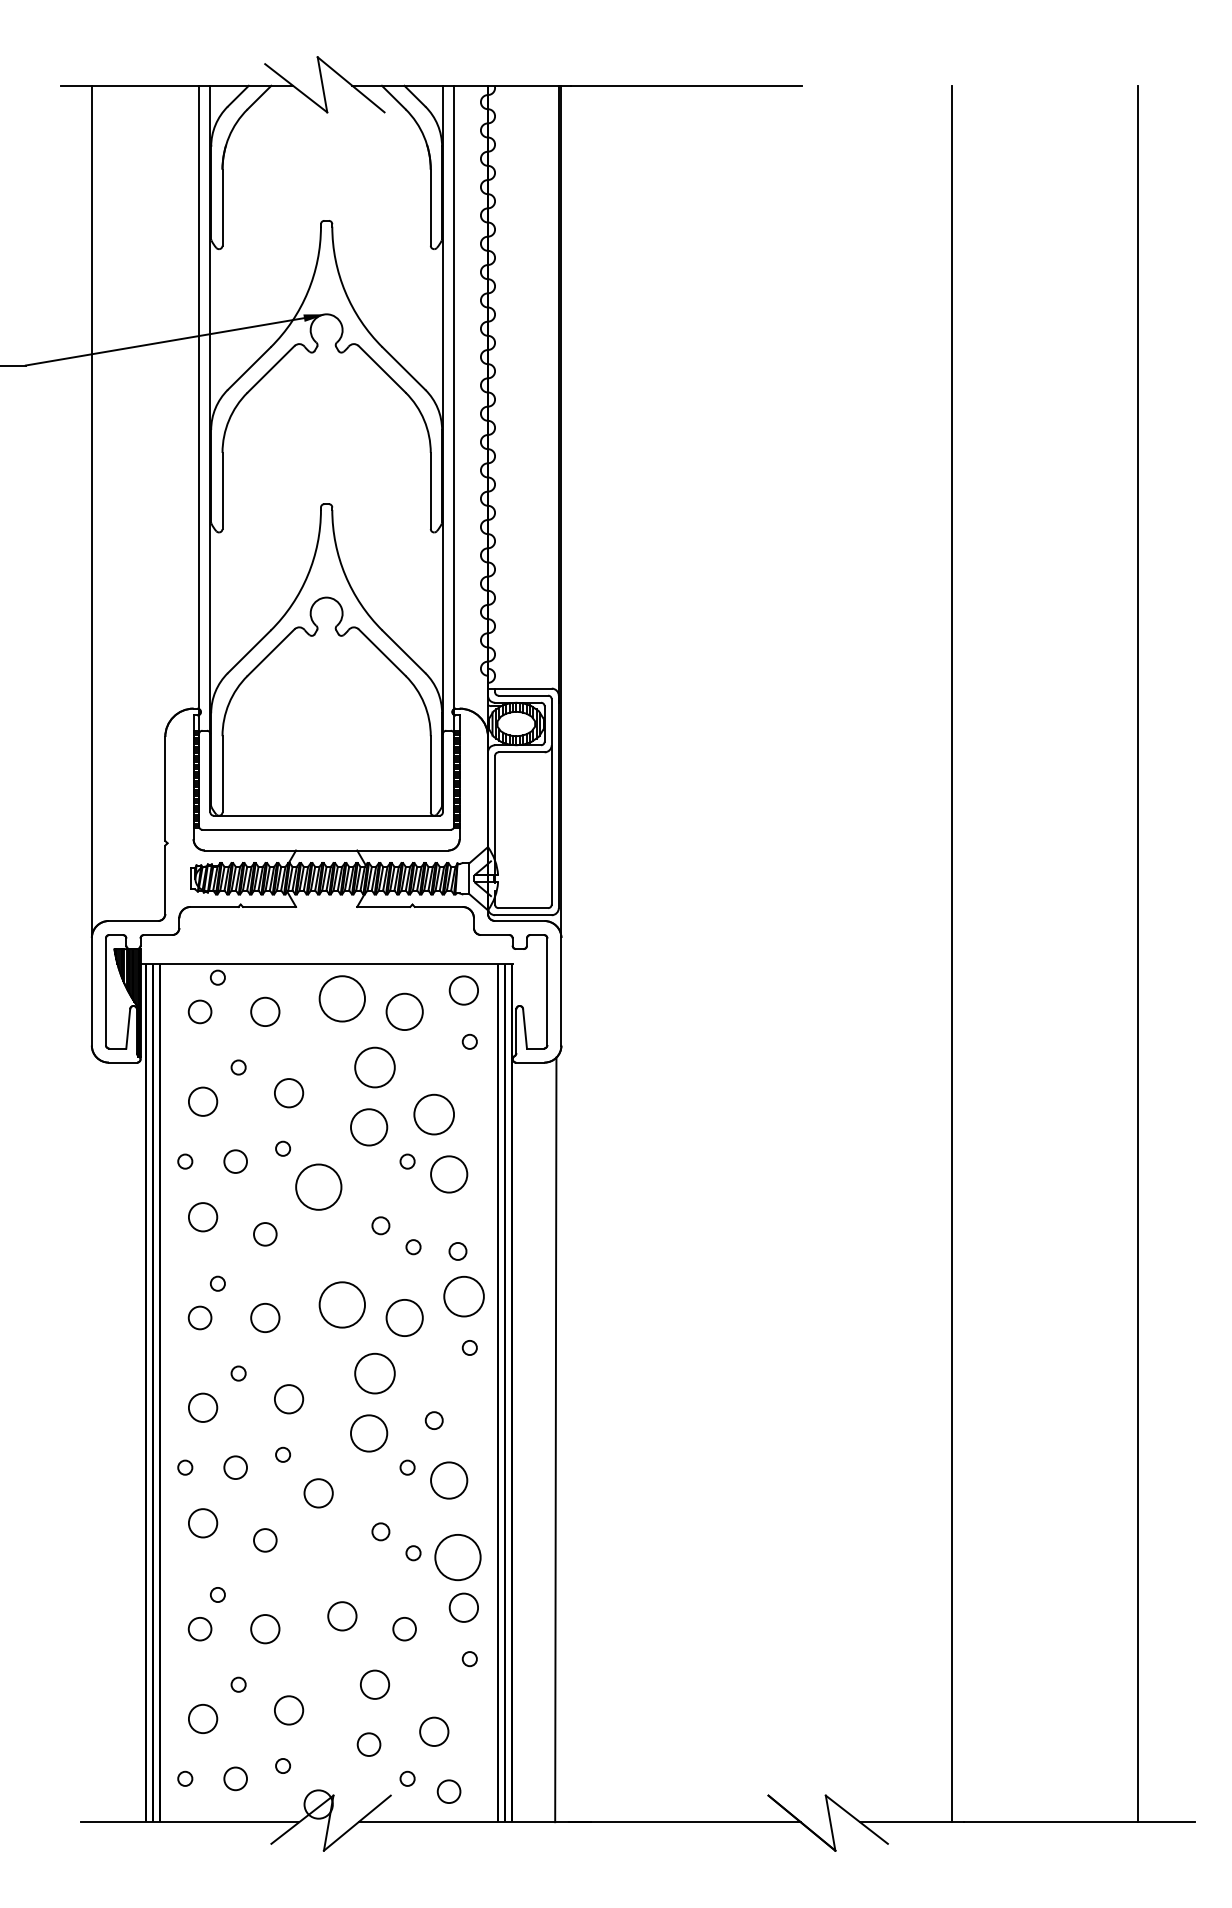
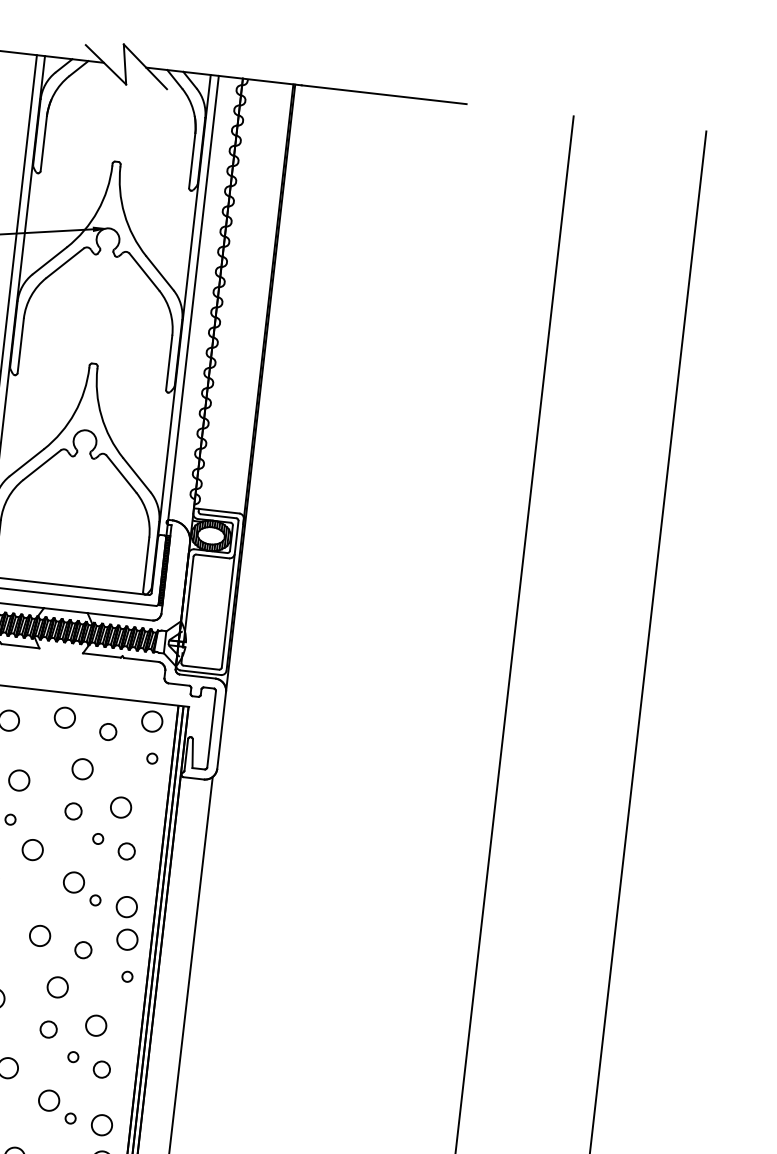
circle: (342, 999) -> (64, 718), size x0.62
circle: (404, 1011) -> (108, 731), size x0.62
circle: (374, 1067) -> (82, 769), size x0.71
circle: (434, 1114) -> (121, 807), size x0.71
circle: (368, 1127) -> (73, 811), size x0.62
circle: (448, 1174) -> (126, 851), size x0.62
circle: (318, 1187) -> (32, 850), size x0.62
circle: (380, 1225) -> (73, 882), size x1.67
circle: (457, 1251) -> (126, 907), size x1.67
circle: (463, 1296) -> (127, 939), size x0.71
circle: (342, 1305) -> (40, 936), size x0.62
circle: (404, 1317) -> (83, 949), size x0.62
circle: (374, 1373) -> (57, 987), size x0.71
circle: (434, 1420) -> (96, 1025), size x1.67
circle: (368, 1433) -> (48, 1029), size x0.62
circle: (448, 1480) -> (101, 1069), size x0.62
circle: (380, 1531) -> (48, 1100), size x1.67
circle: (457, 1557) -> (101, 1125), size x0.62

